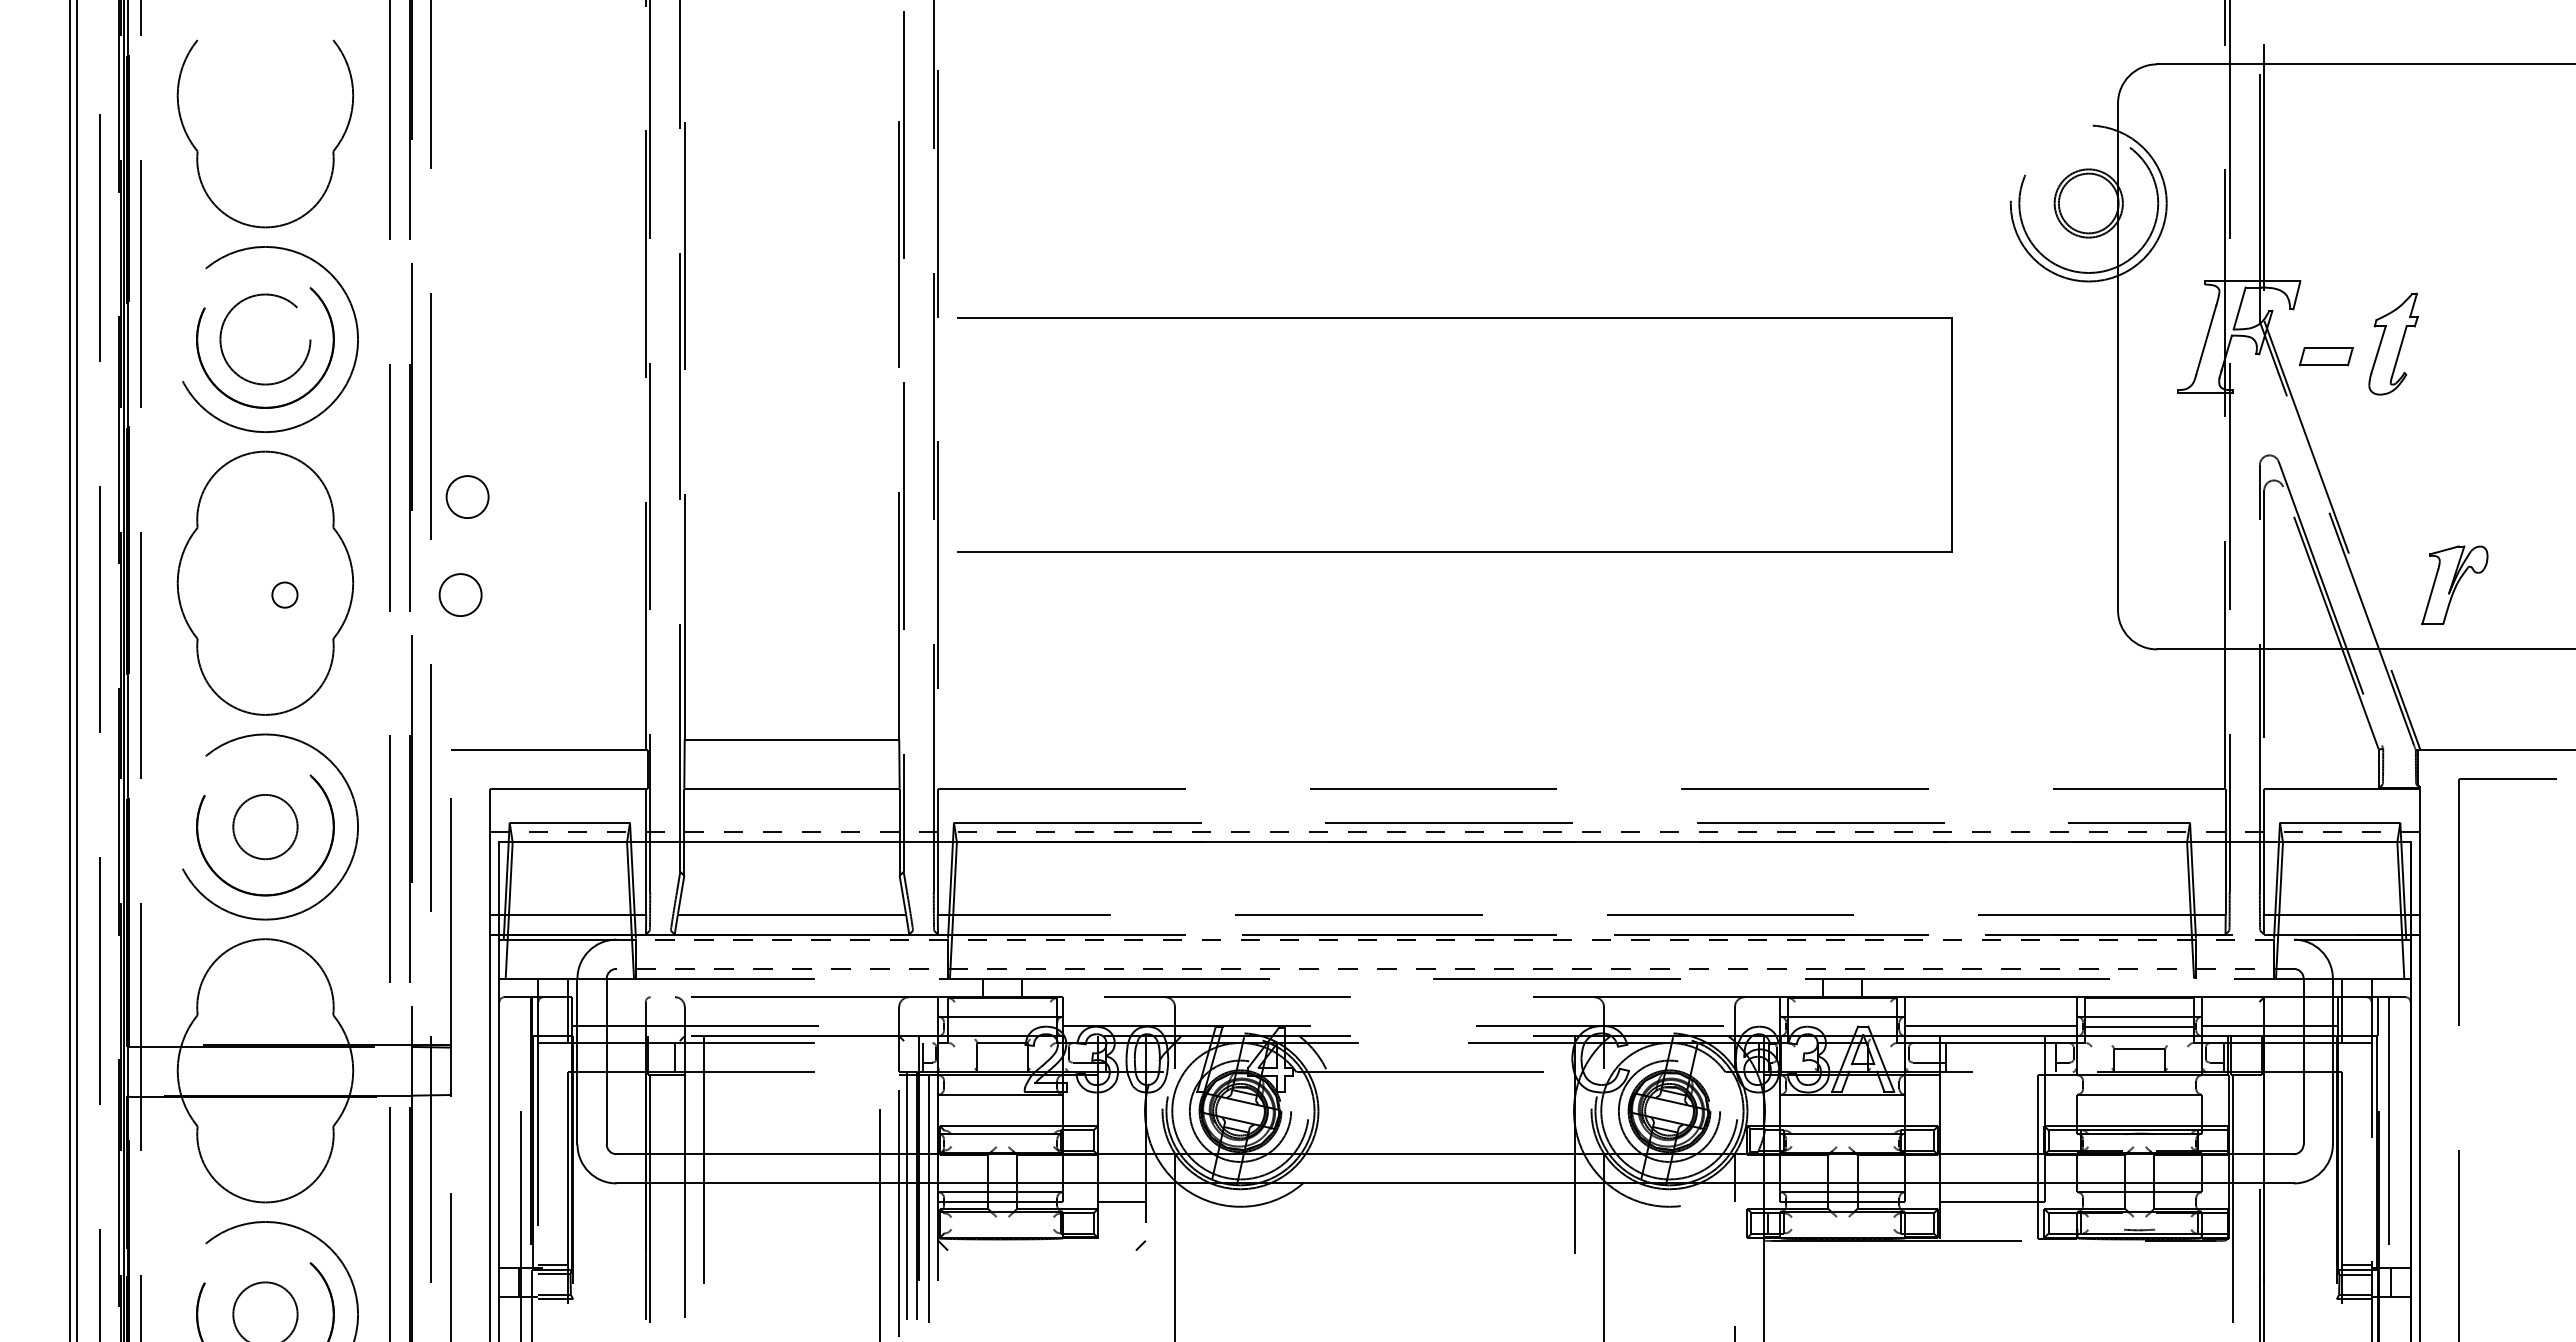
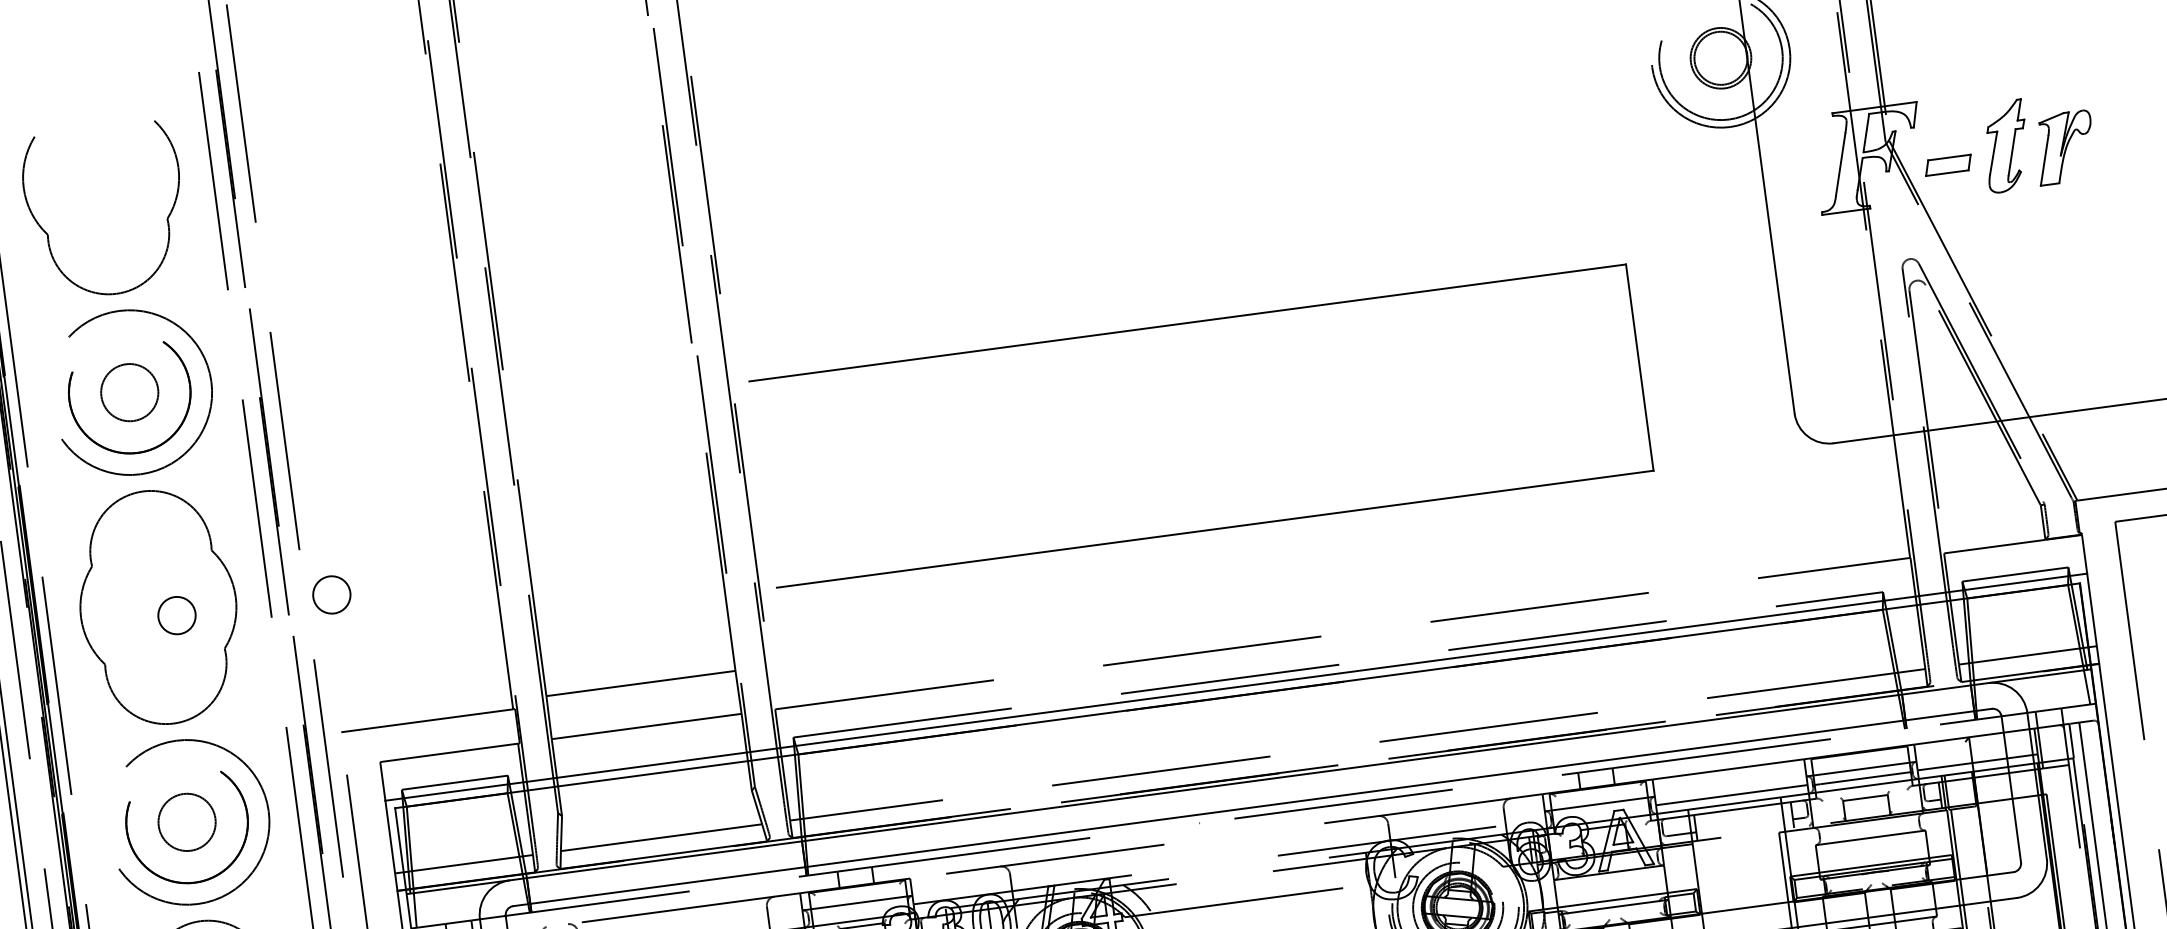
part: (1454, 318) -> (1187, 323), moved
circle: (265, 339) -> (129, 392), size x0.71
circle: (467, 496) -> (326, 507), removed
part: (2454, 585) -> (2064, 147), moved
circle: (284, 595) -> (176, 616), size x1.67
line: (1454, 832) -> (1235, 687), dashed -> solid
line: (1455, 939) -> (1249, 781), dashed -> solid
line: (1455, 968) -> (1252, 807), dashed -> solid

